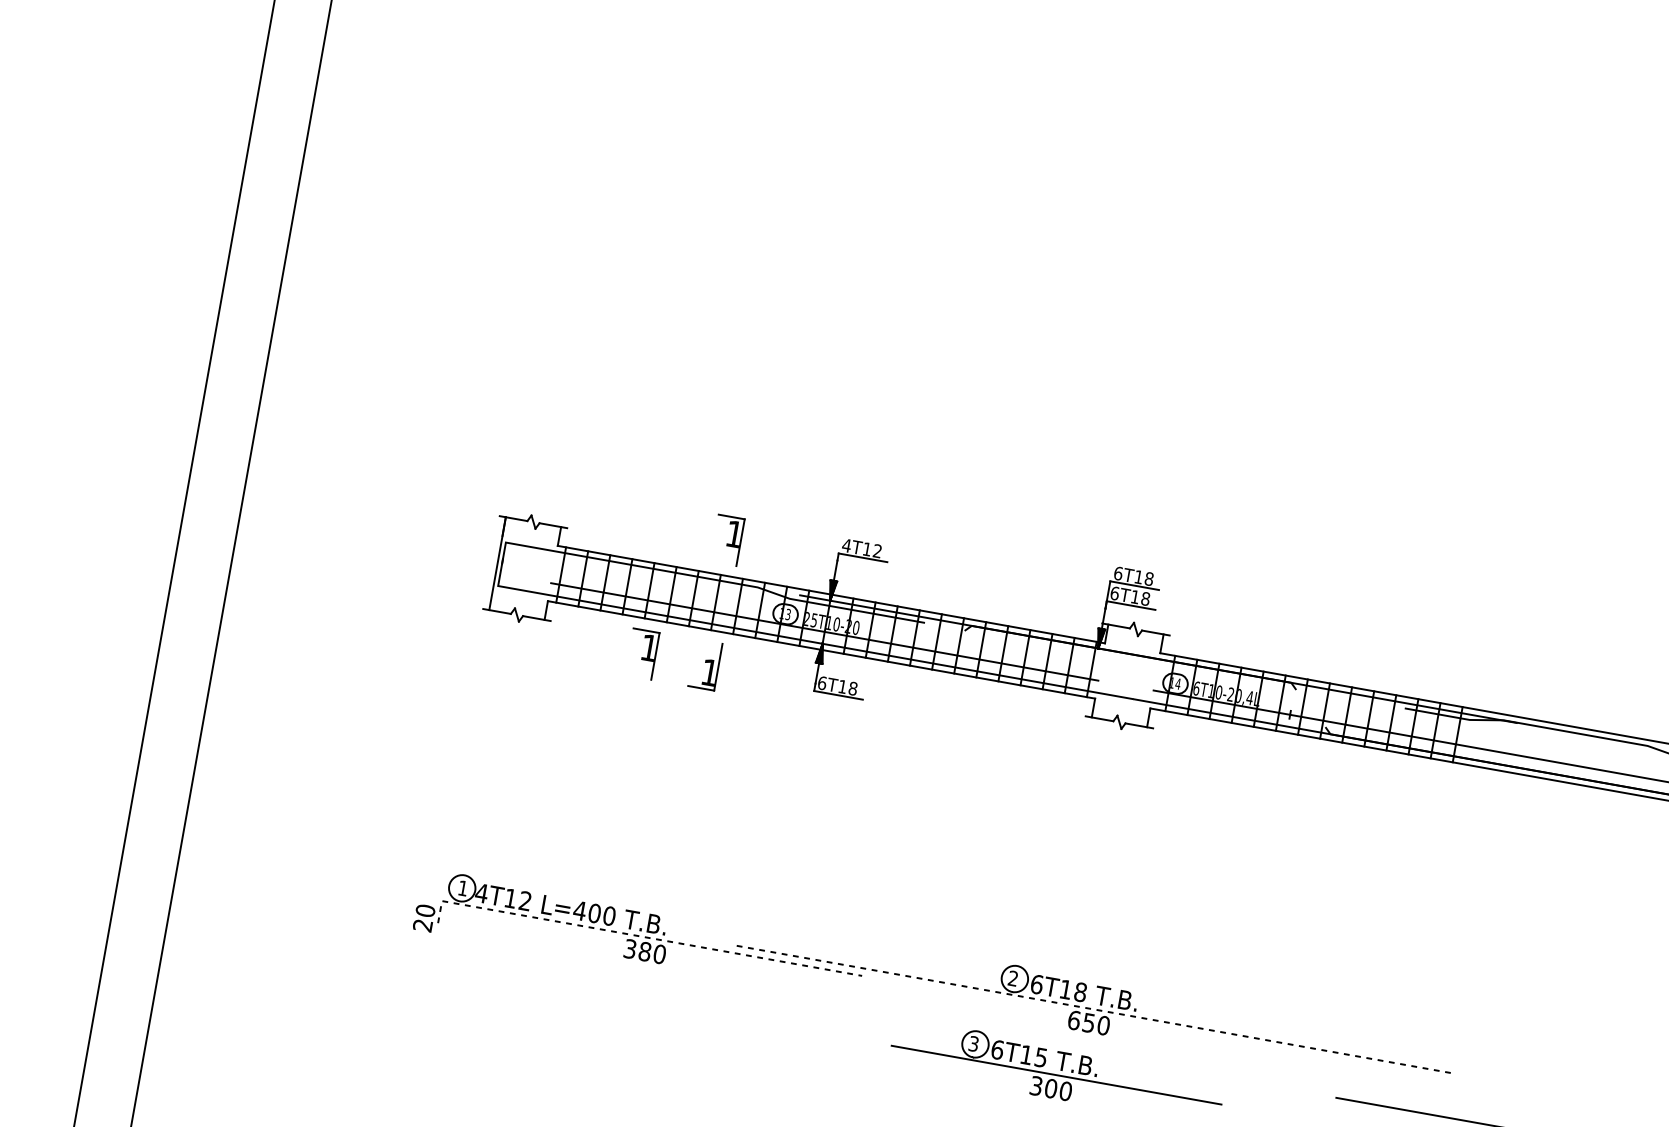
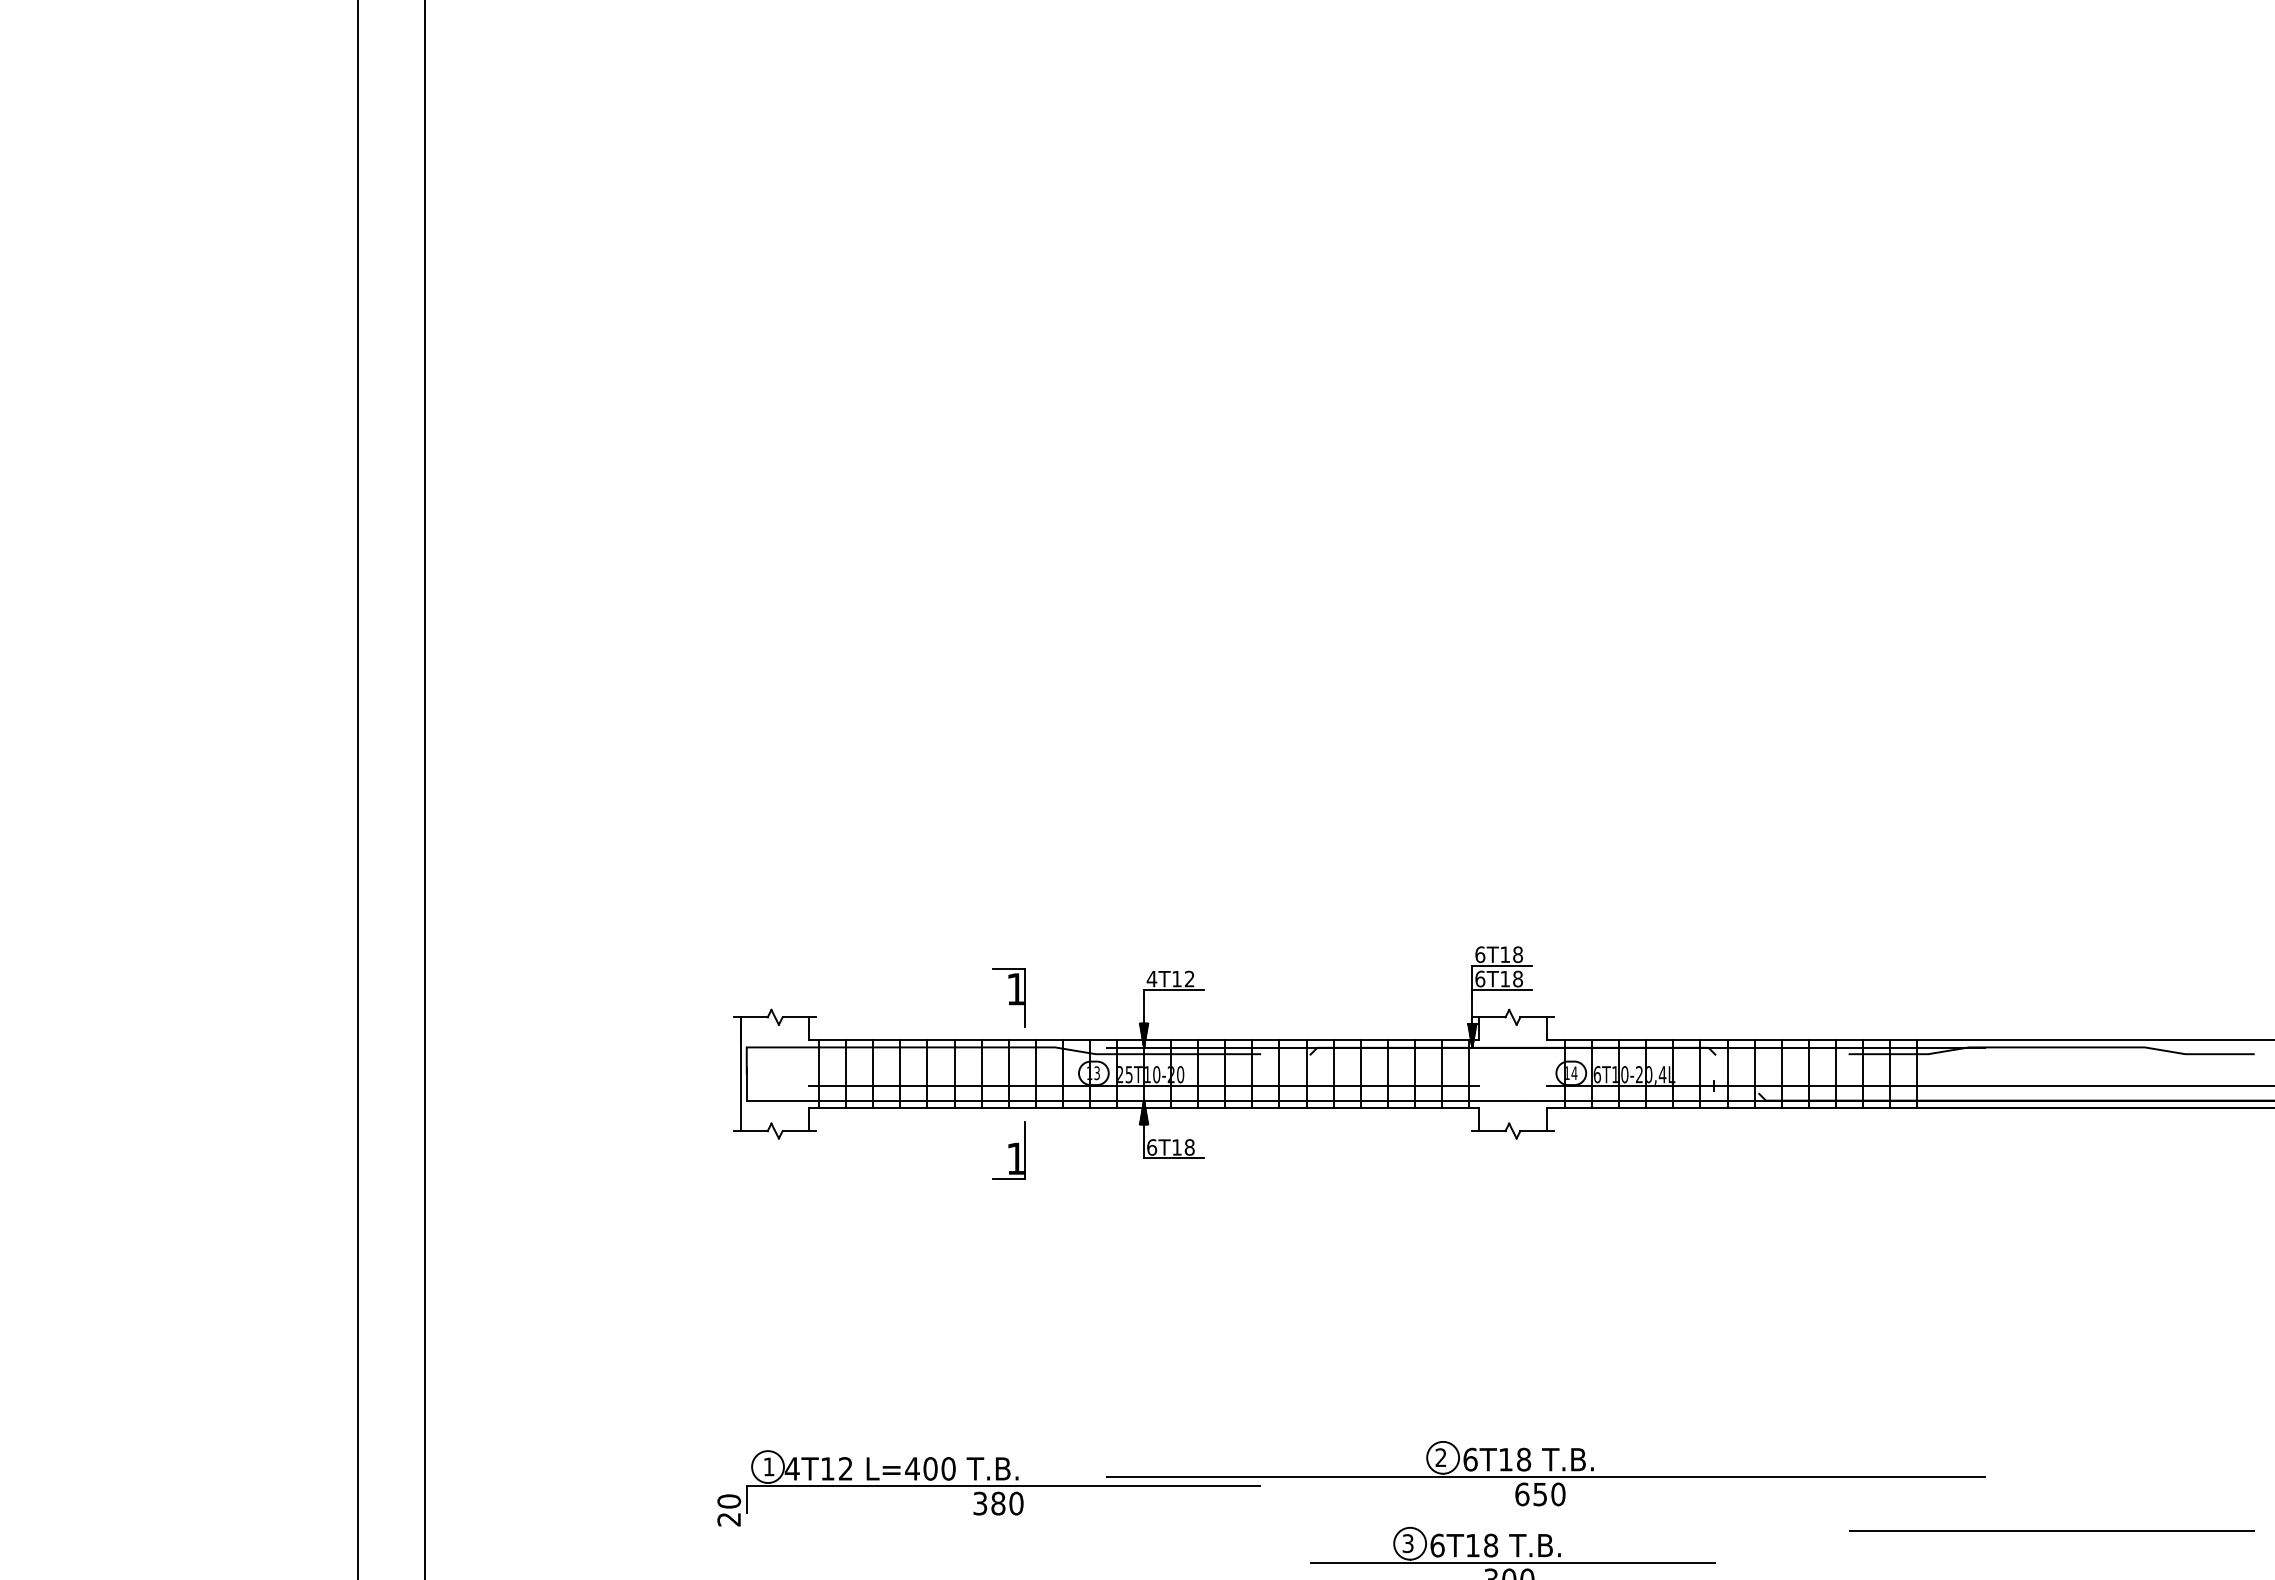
part: (641, 653) -> (931, 1150), removed
line: (640, 936) -> (989, 1486), dashed -> solid
line: (1095, 1009) -> (1545, 1477), dashed -> solid
text: (1041, 1057) -> (1491, 1545), 6T15 -> 6T18

